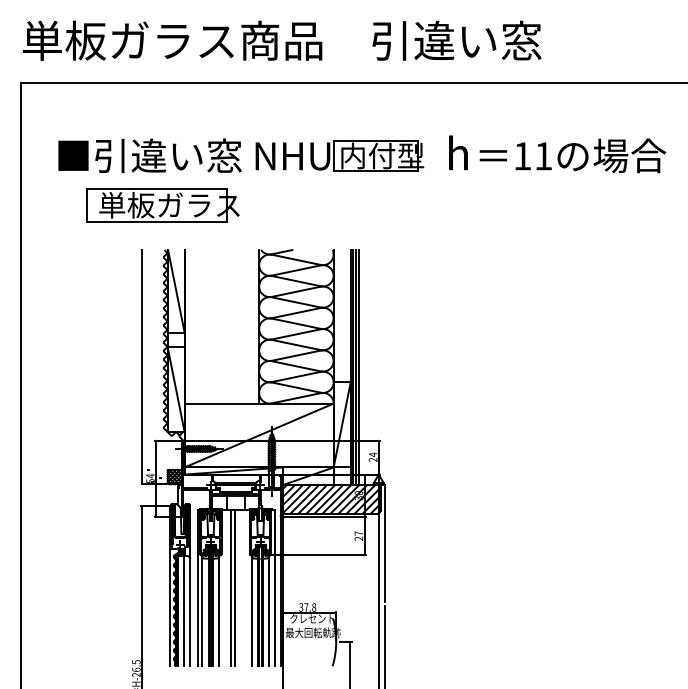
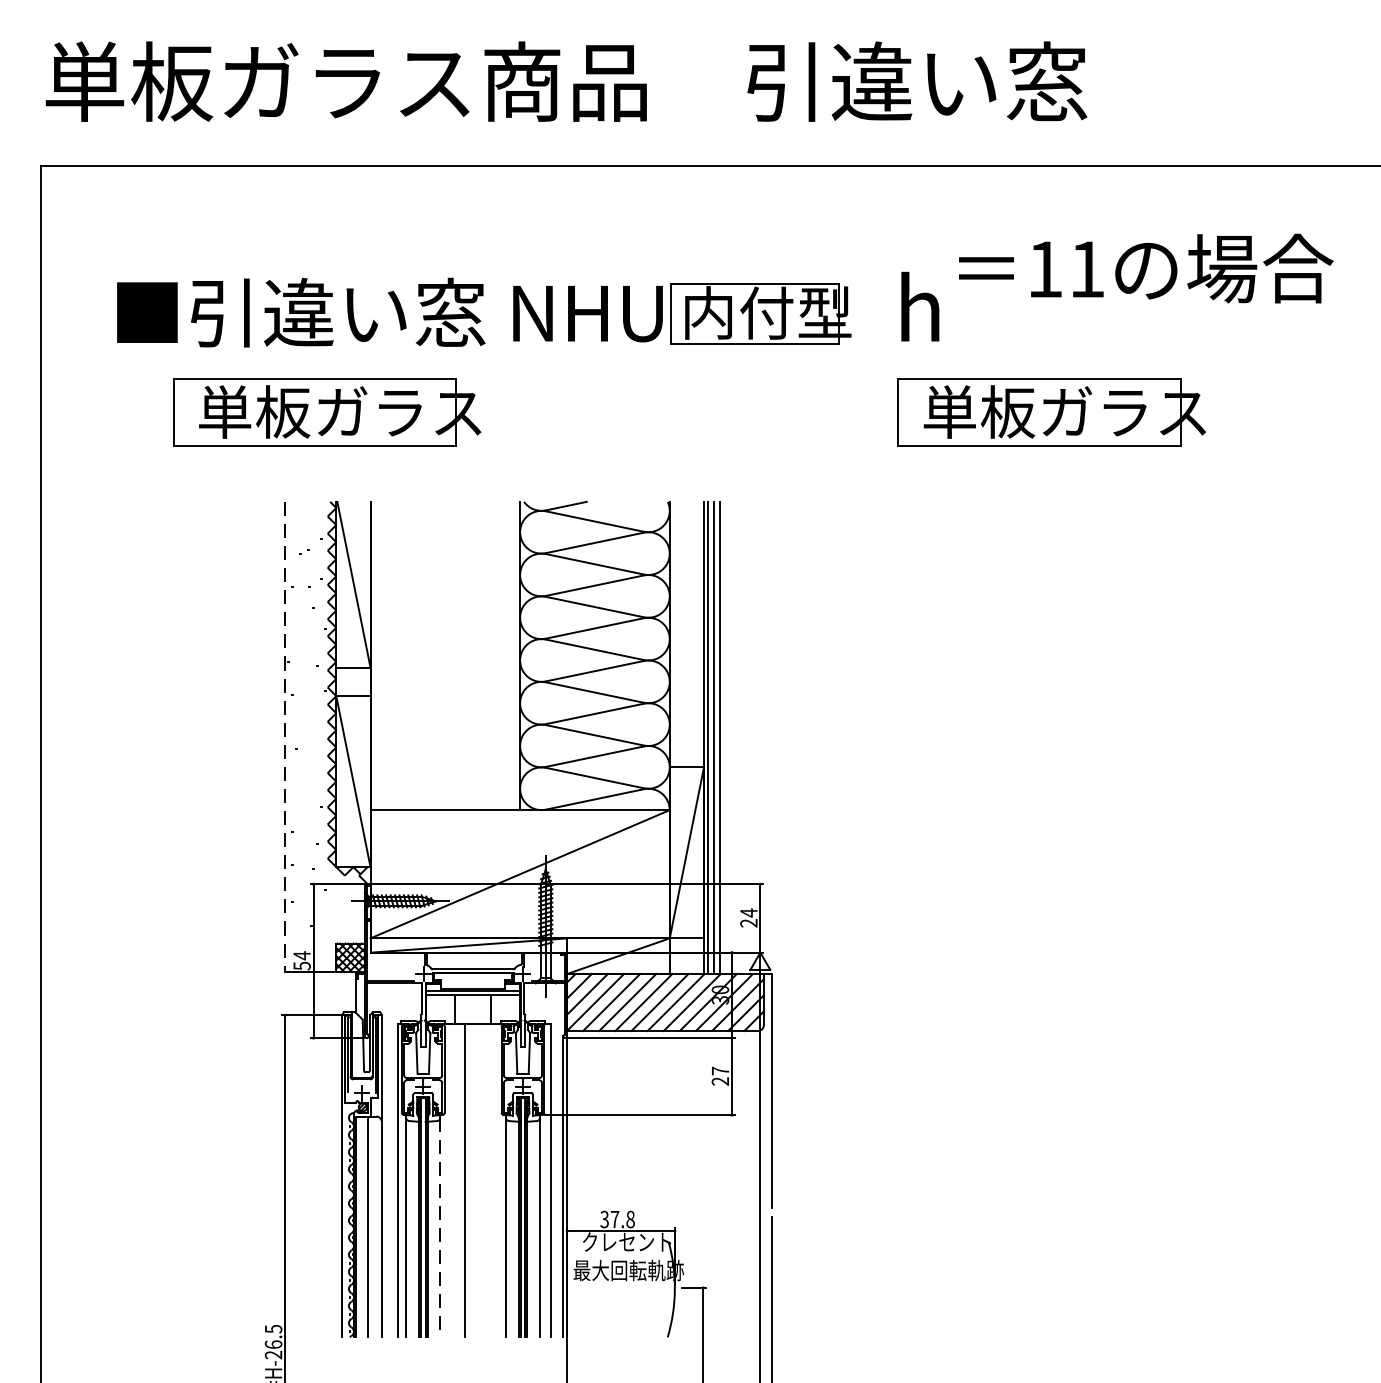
text: (572, 155) -> (1145, 267), moved
part: (523, 205) -> (1050, 412), added
line: (142, 367) -> (285, 737), solid -> dashed
line: (235, 588) -> (472, 1181), removed
line: (219, 611) -> (440, 1227), solid -> dashed

